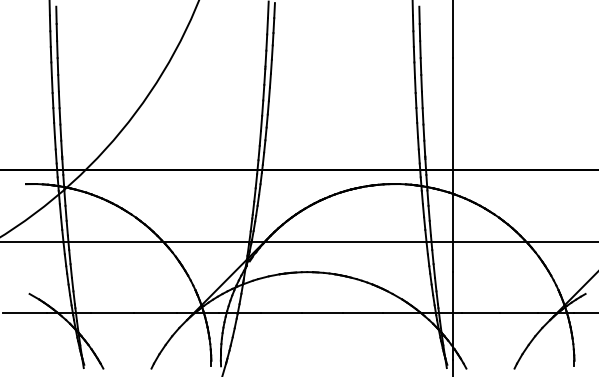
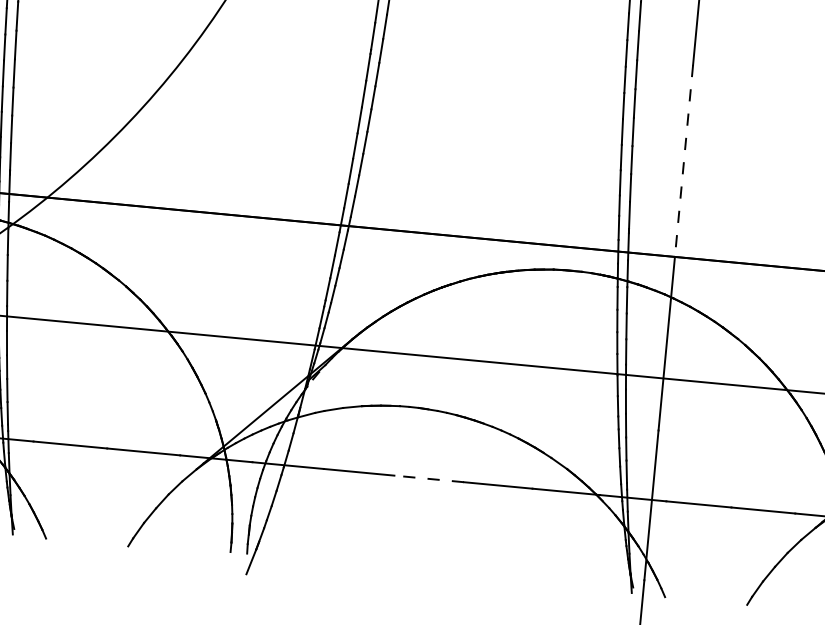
line: (453, 114) -> (684, 161), solid -> dashed
line: (322, 312) -> (428, 478), solid -> dashed

